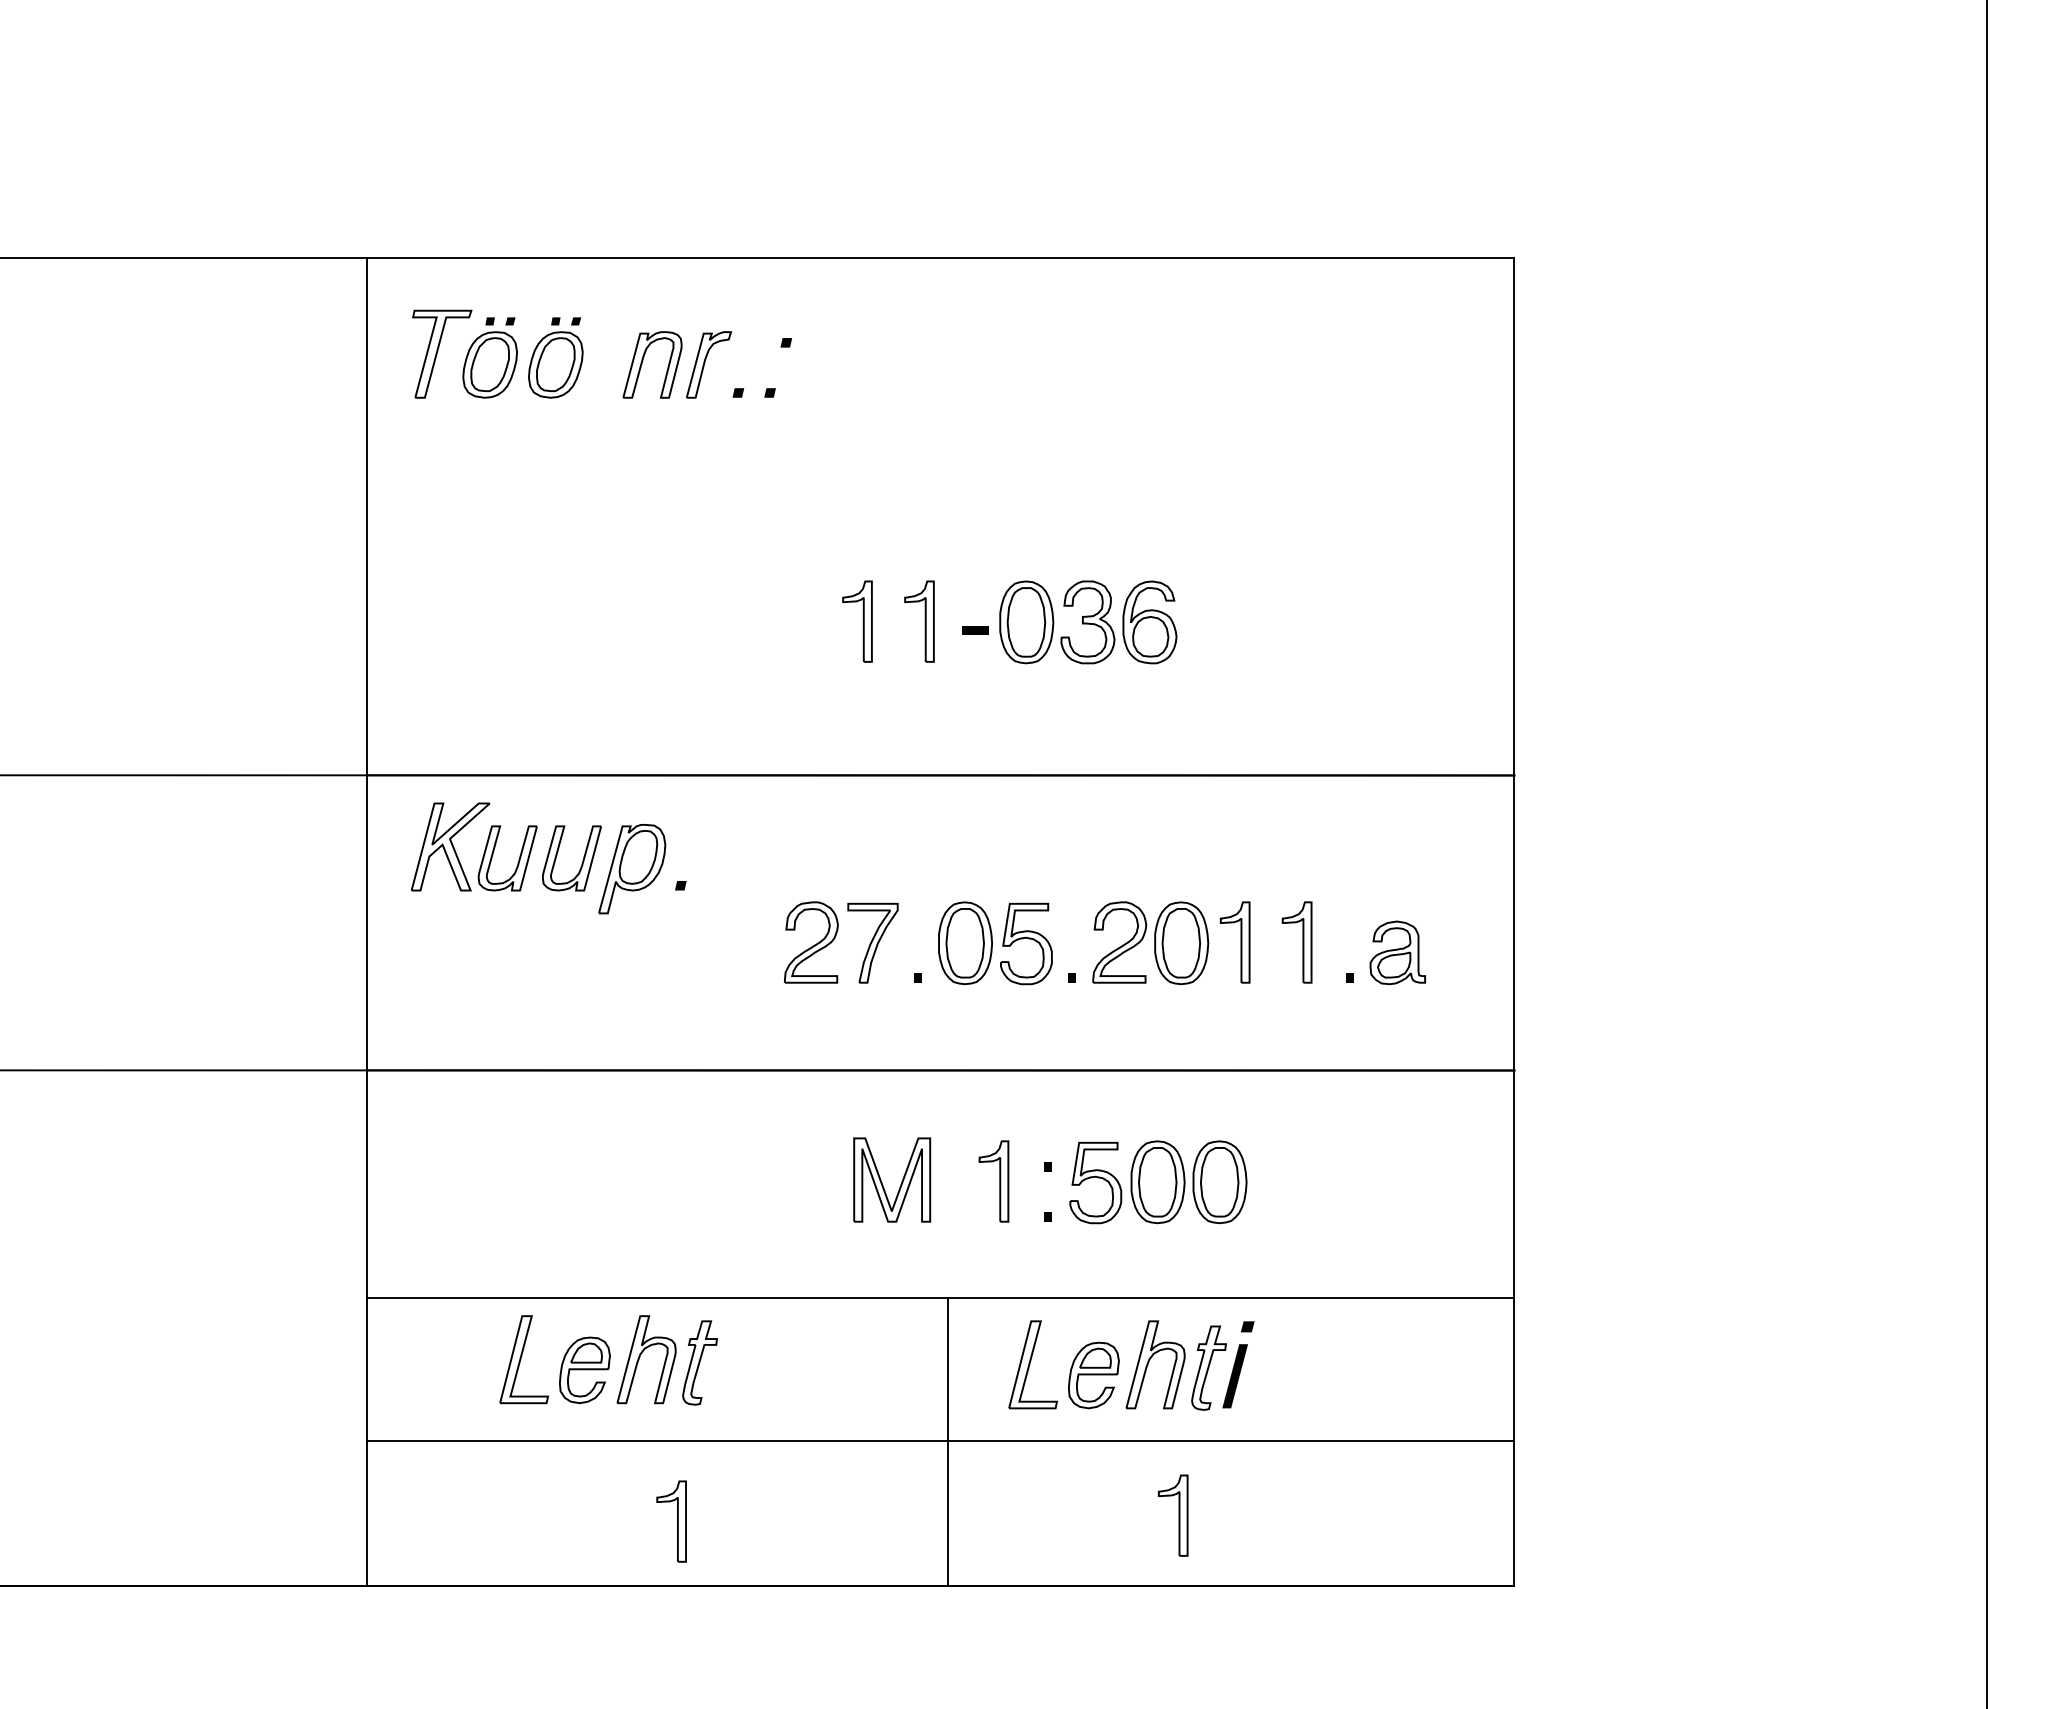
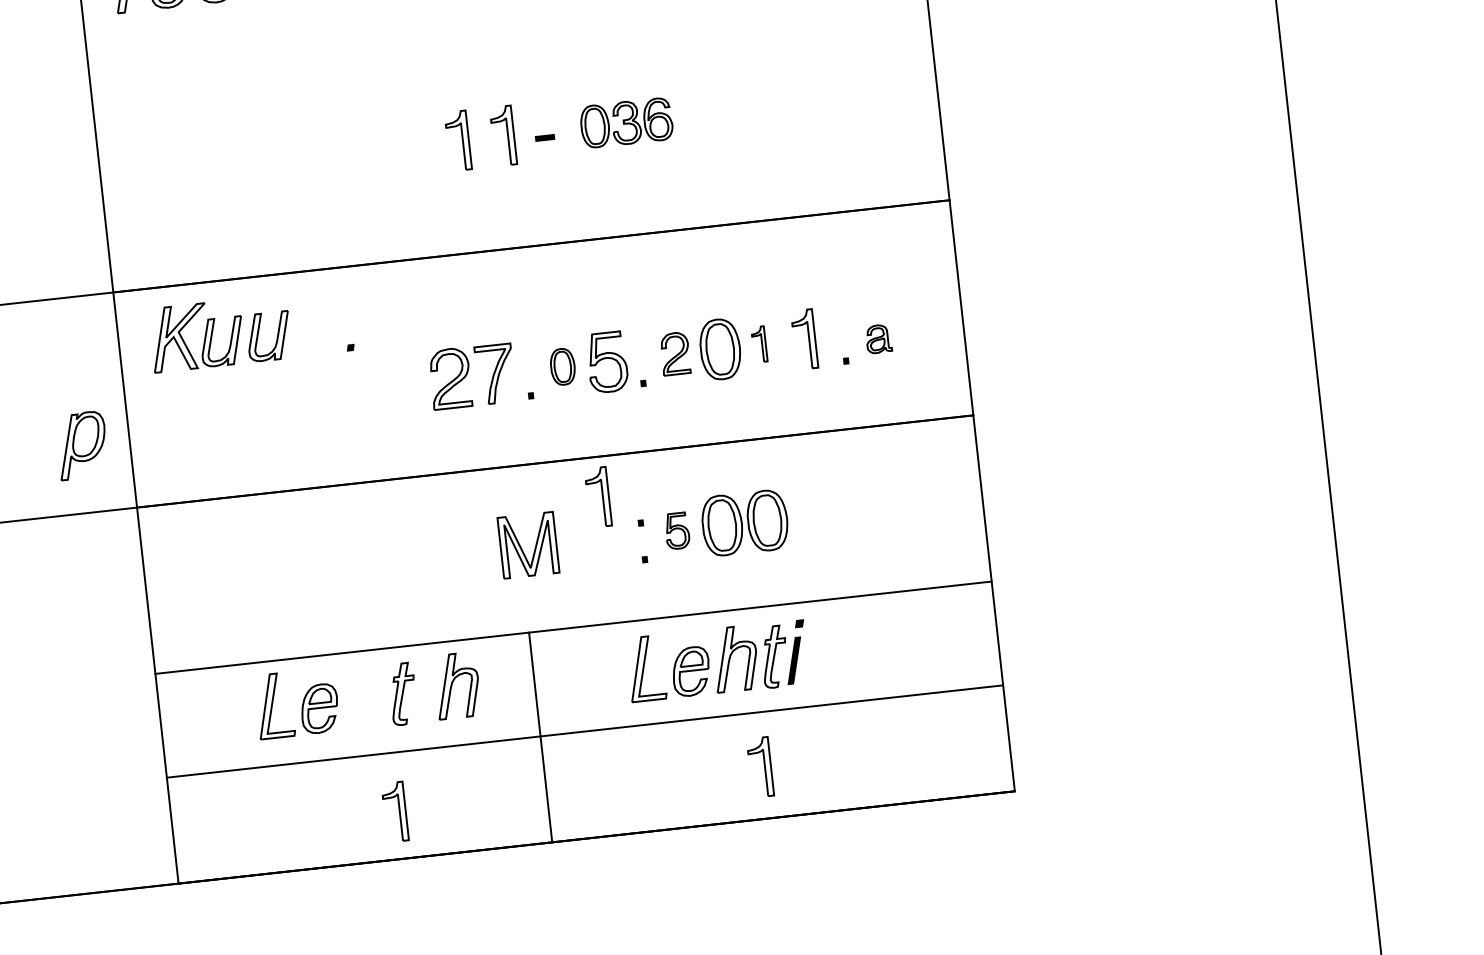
part: (1088, 622) -> (626, 123), size x0.7
part: (632, 869) -> (82, 445), moved
part: (1119, 942) -> (675, 353), size x0.7
part: (1234, 942) -> (758, 344), size x0.6
part: (965, 943) -> (562, 366), size x0.6
part: (1397, 952) -> (878, 338), size x0.6
part: (993, 1181) -> (598, 497), moved
part: (1095, 1182) -> (676, 530), size x0.6
part: (640, 1357) -> (452, 684), moved
line: (947, 1442) -> (540, 737), moved

